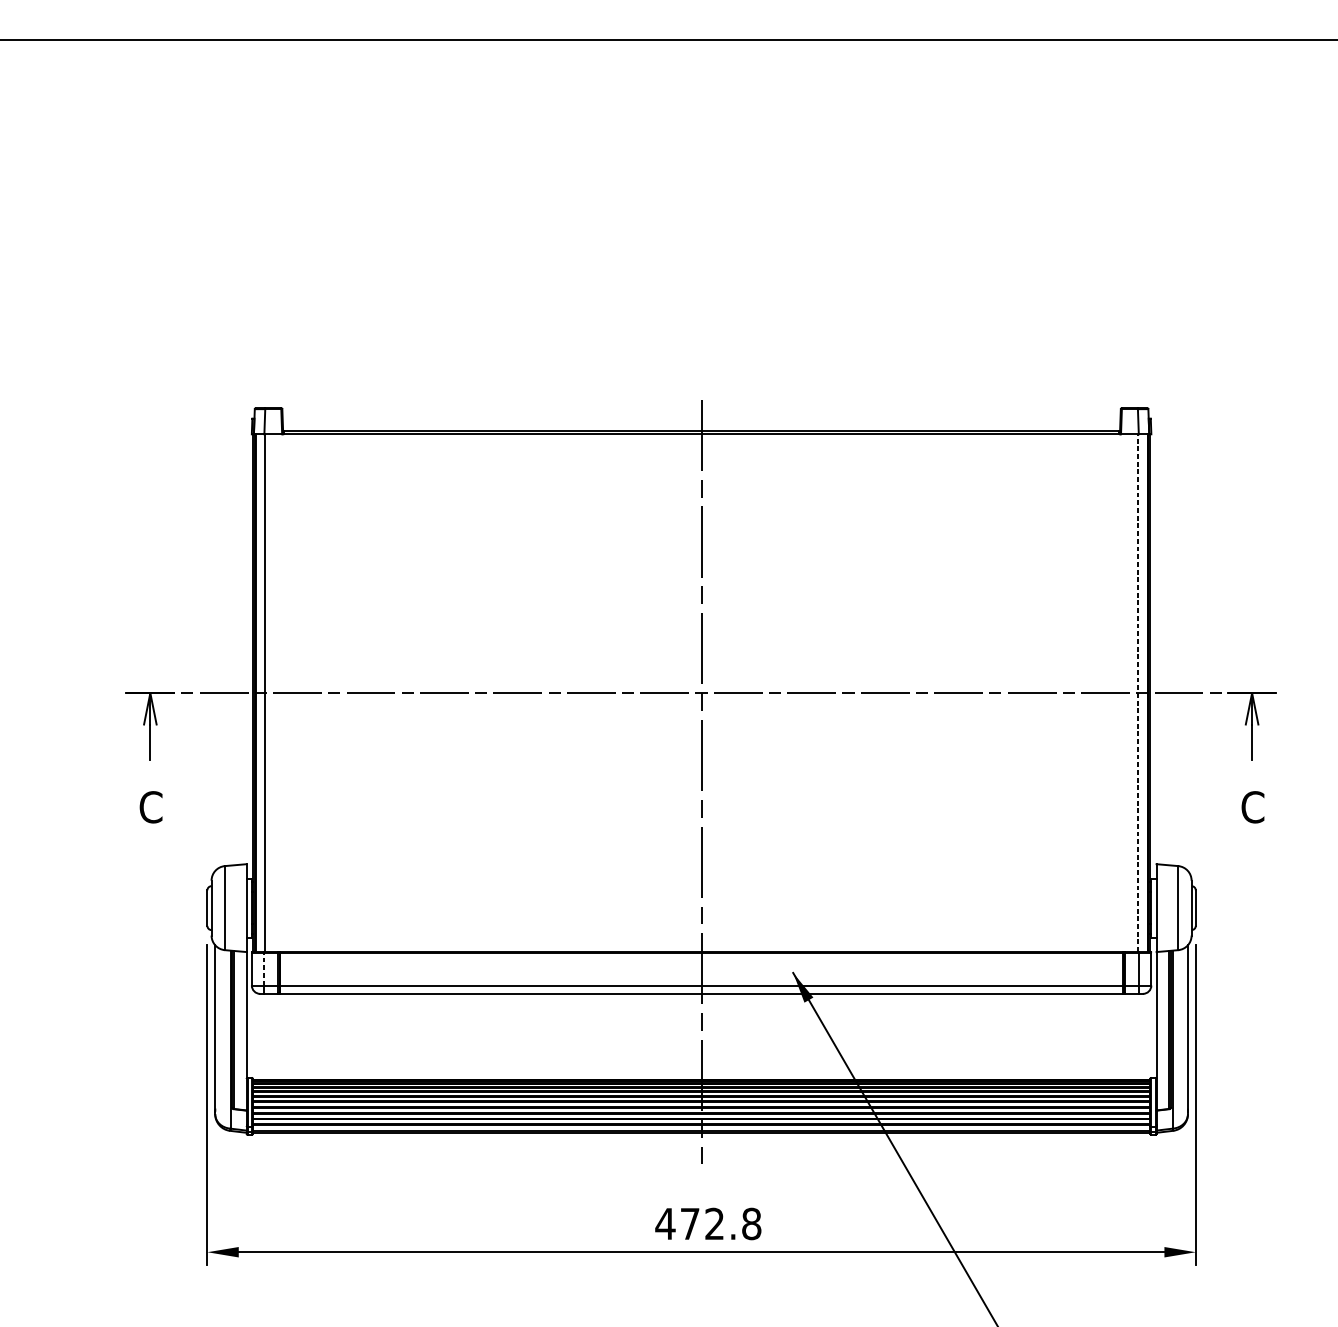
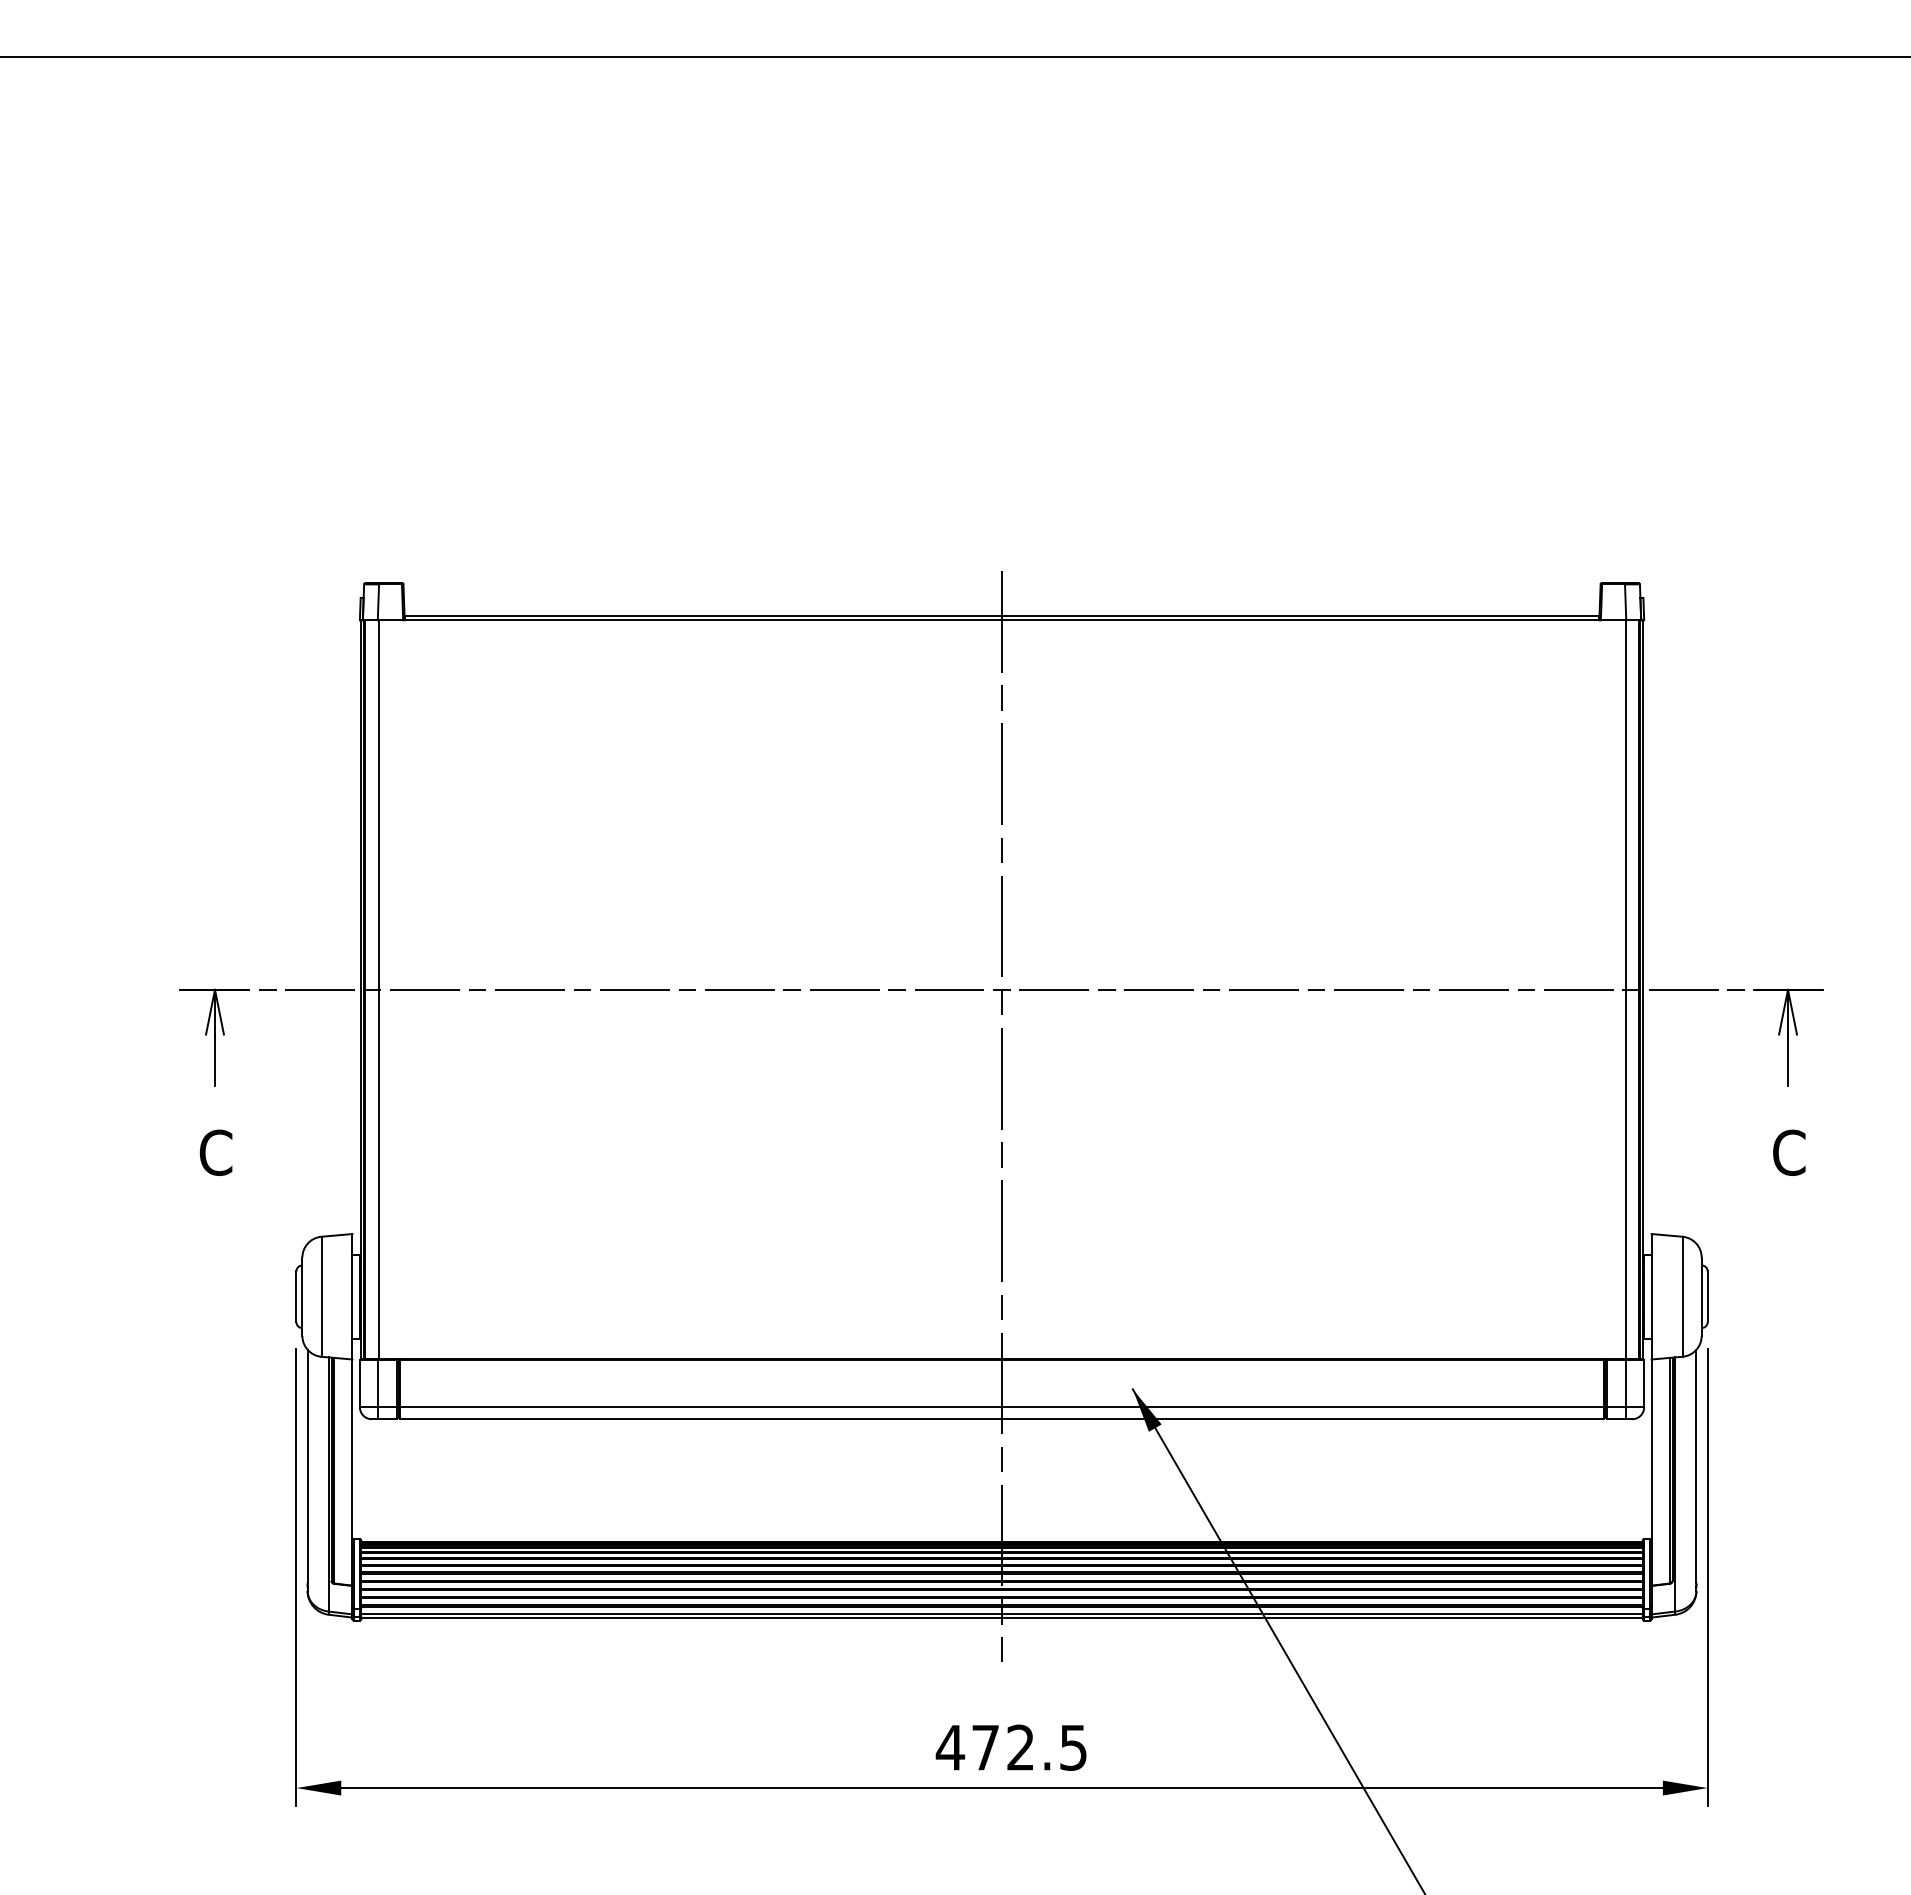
line: (1138, 692) -> (1625, 989), dashed -> solid
line: (264, 968) -> (377, 1383), dashed -> solid
text: (751, 1223) -> (1073, 1747), 472.8 -> 472.5

